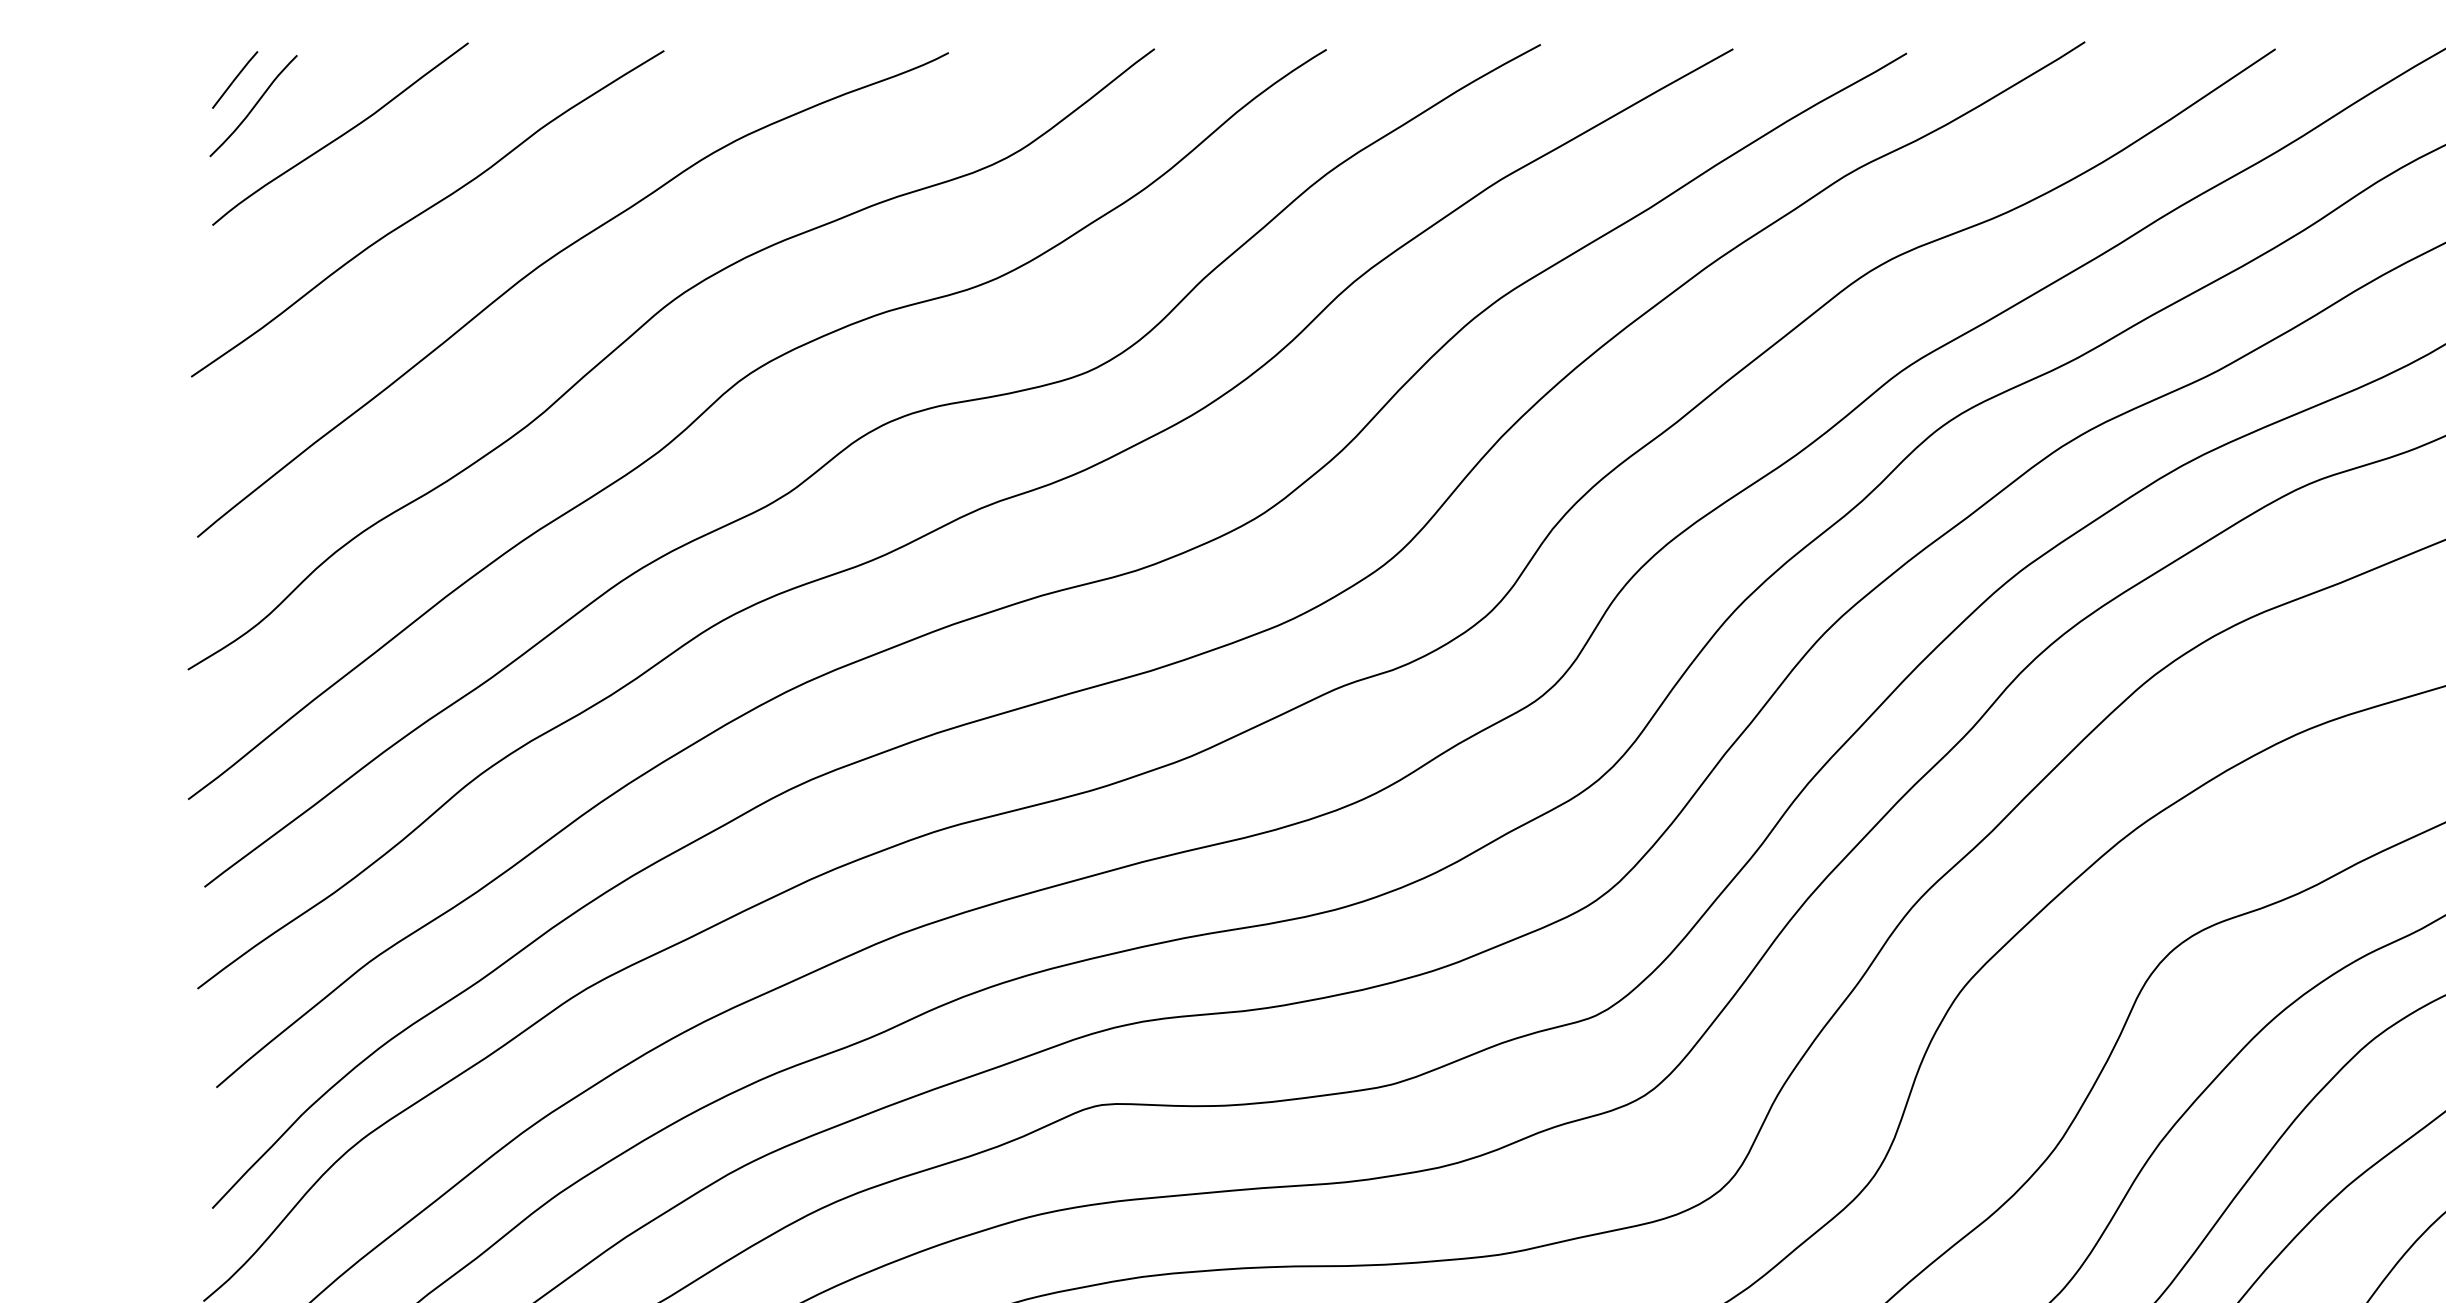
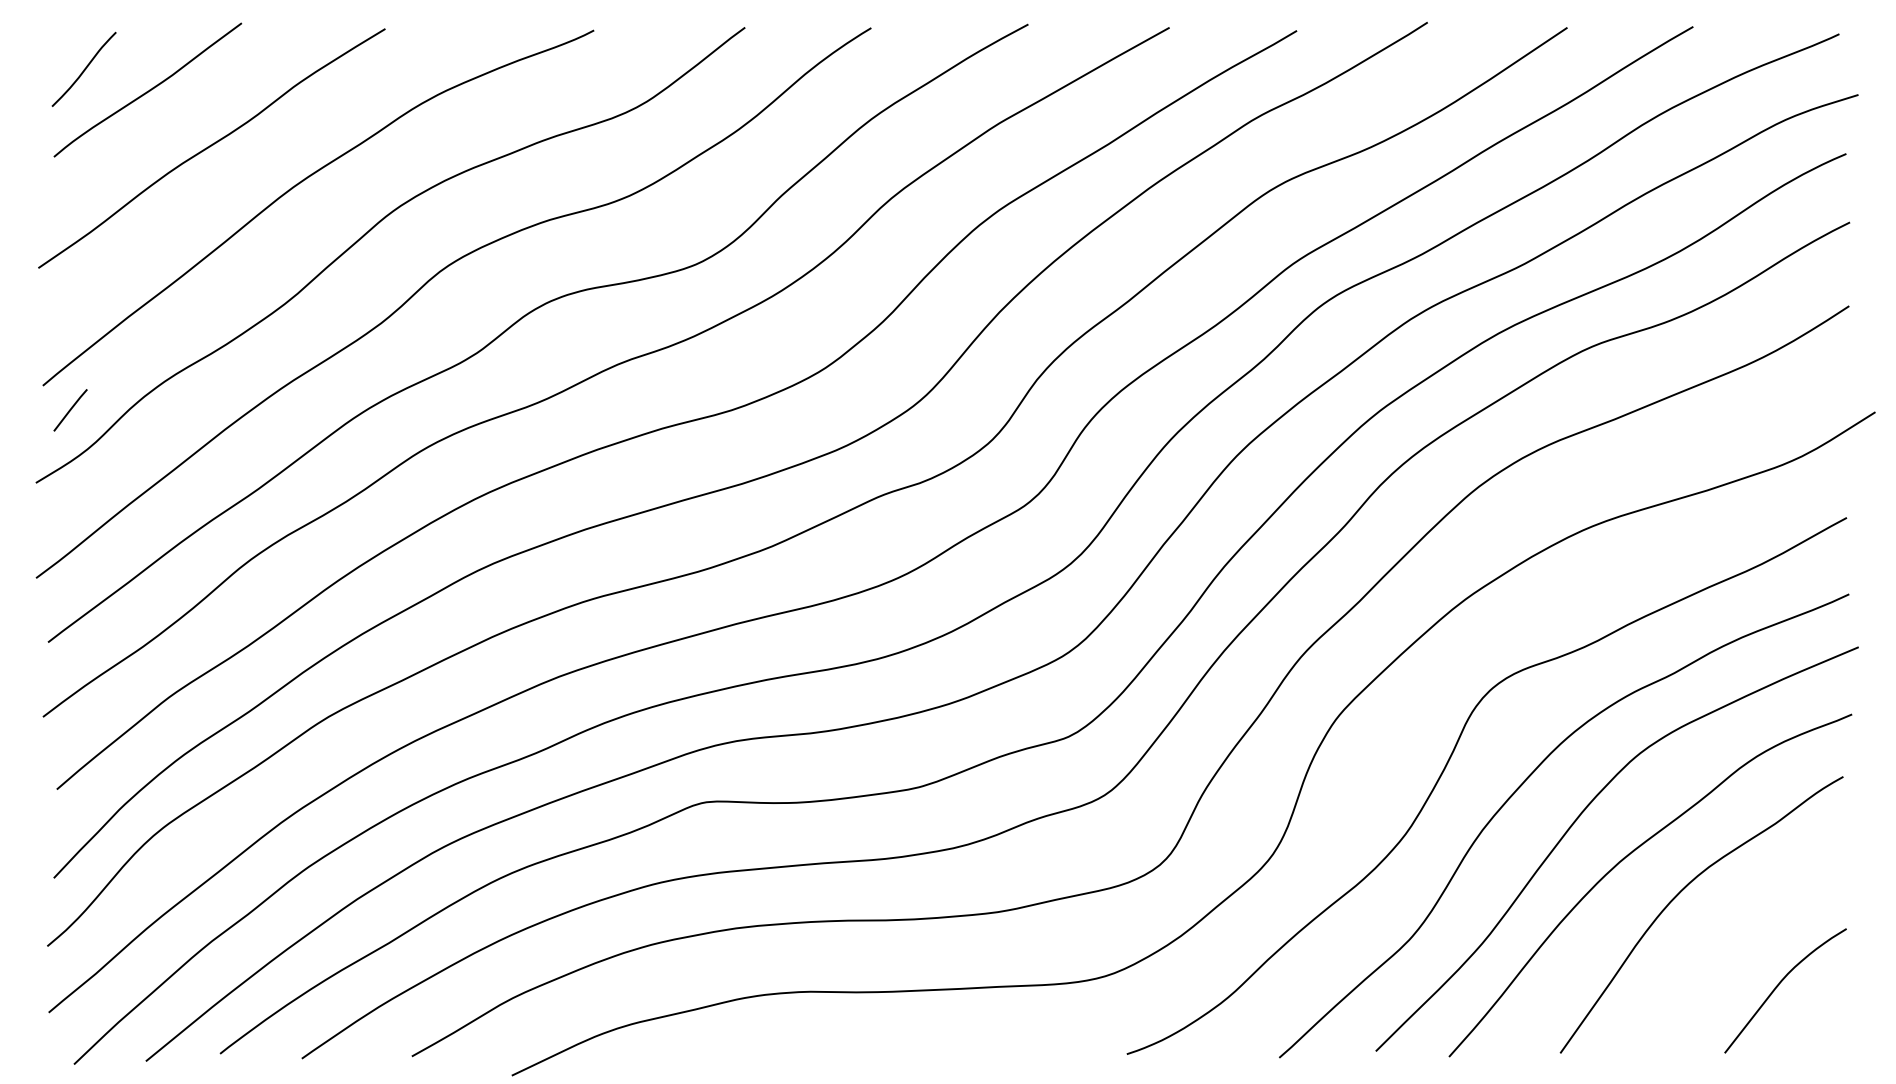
line: (234, 80) -> (70, 410), moved

